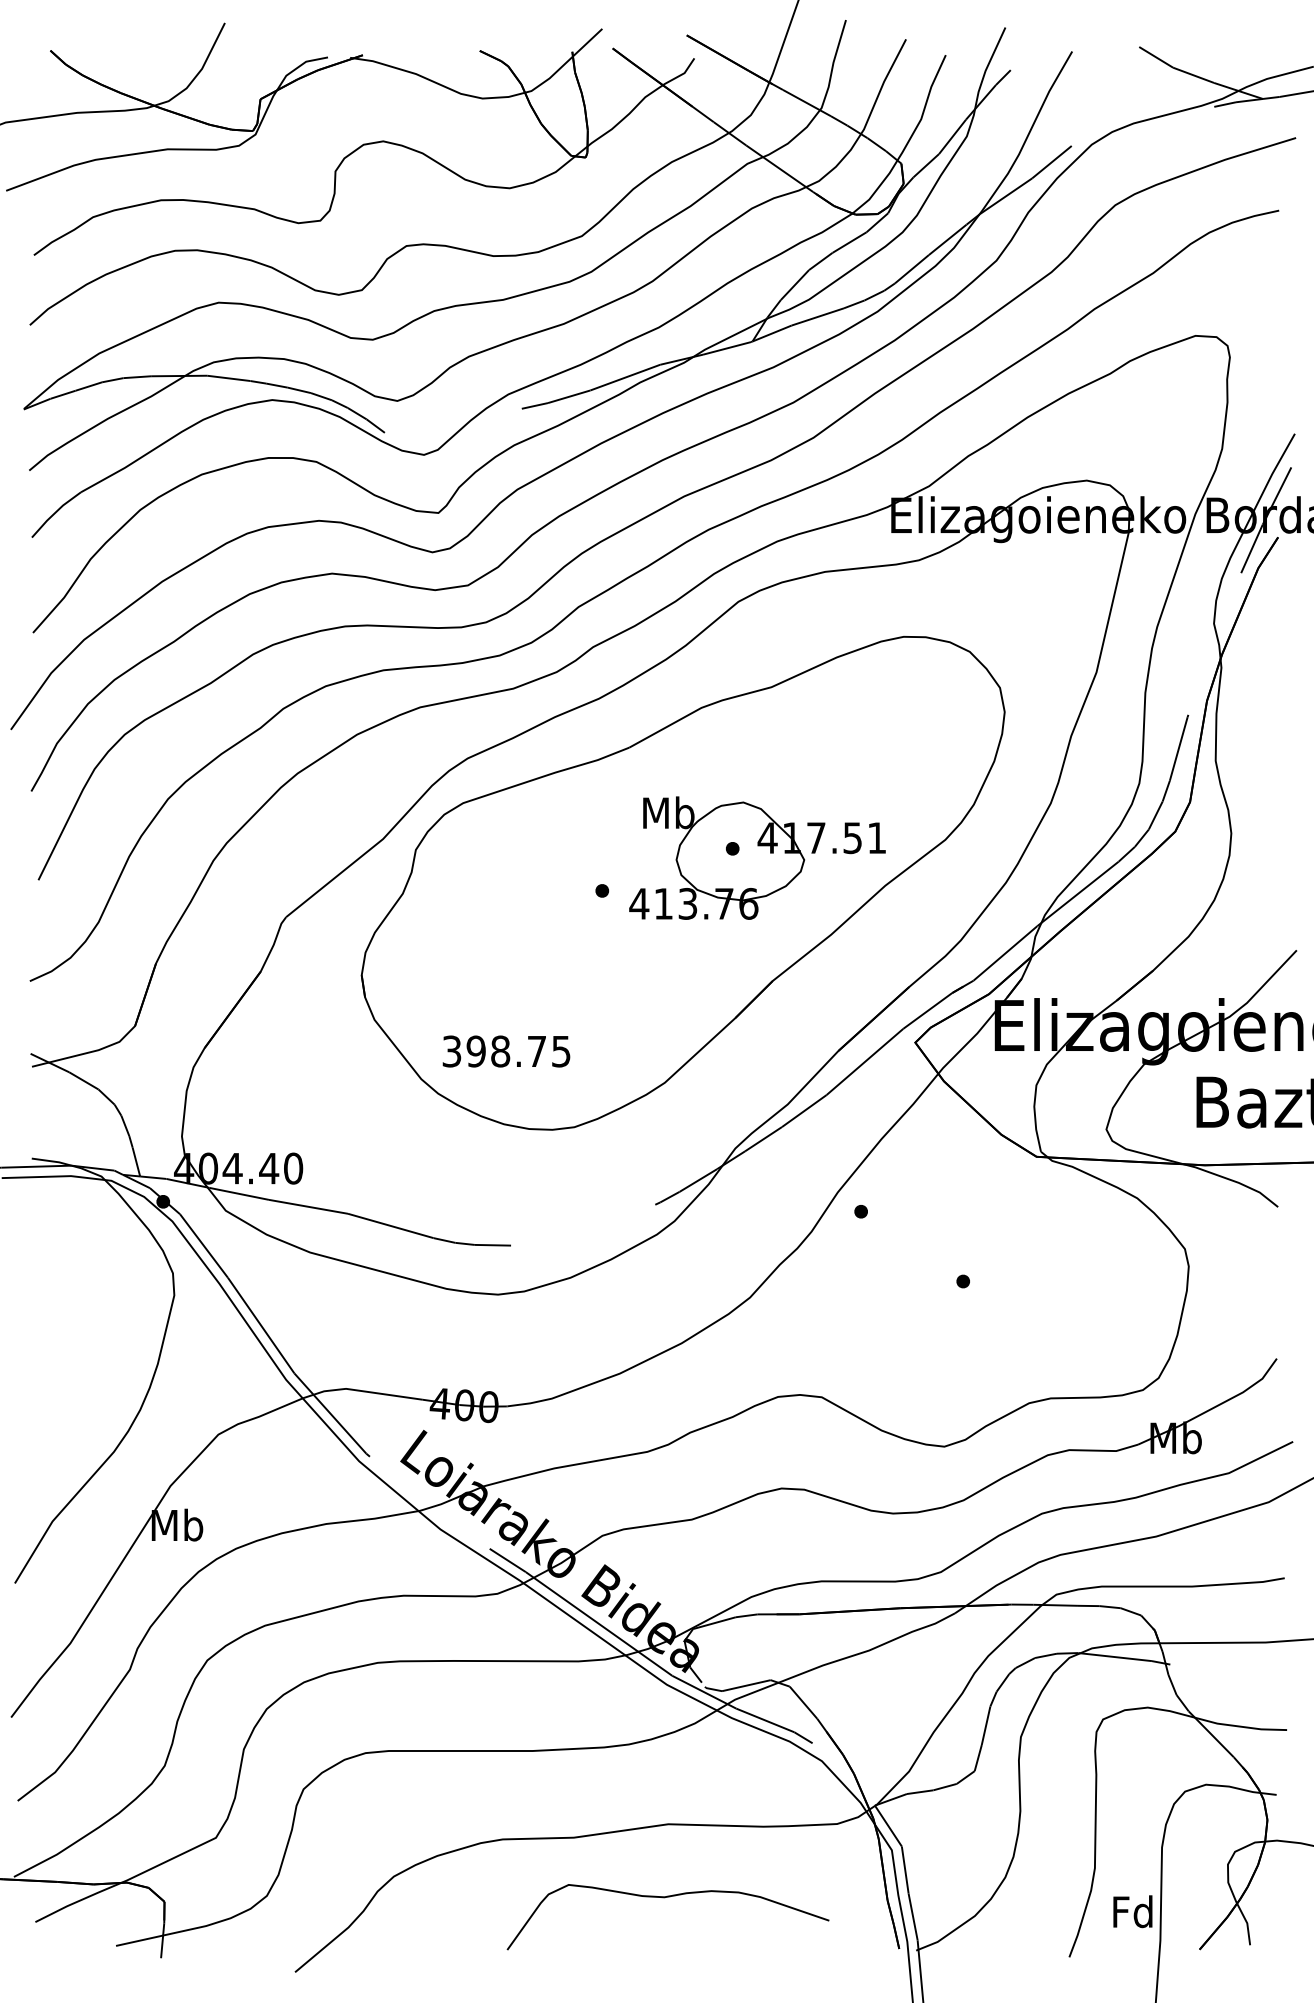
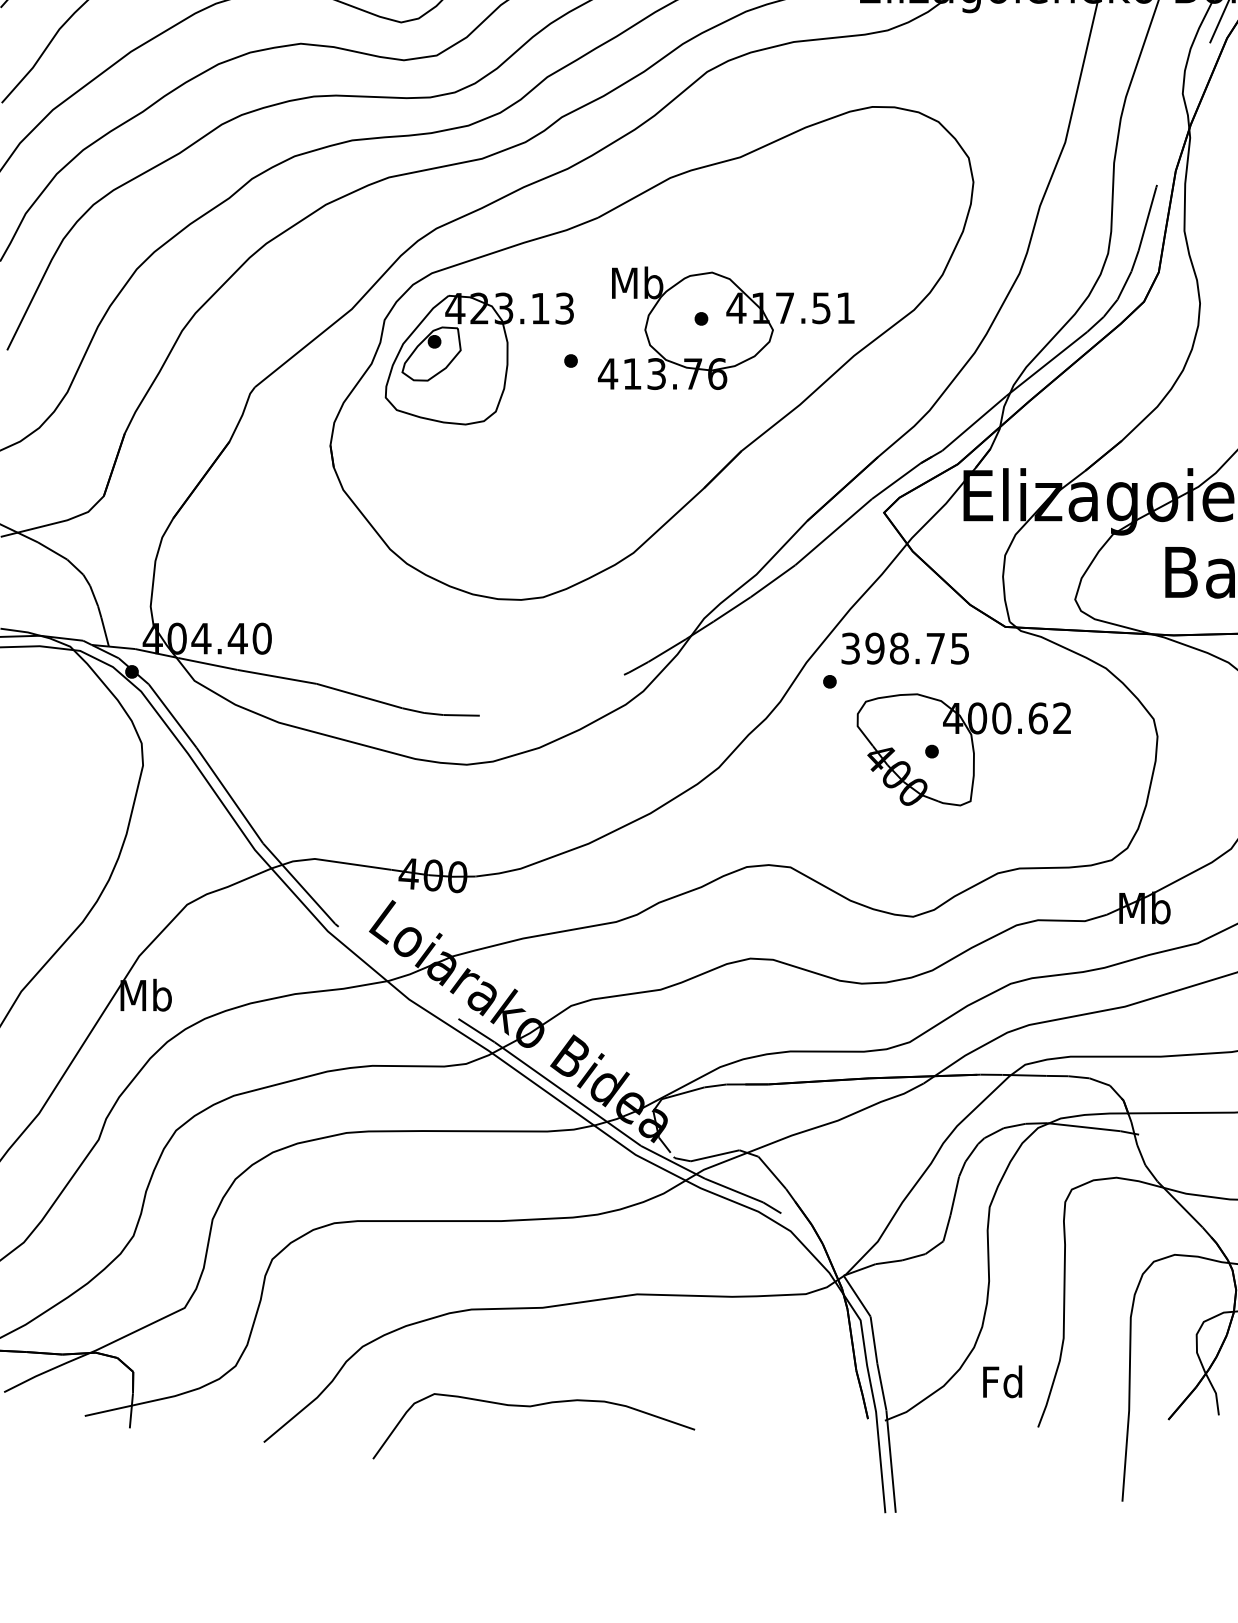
part: (510, 888) -> (479, 358), added
text: (506, 1051) -> (905, 648), moved
part: (995, 1279) -> (964, 749), added
curve: (664, 1898) -> (530, 1407), moved
text: (1132, 1911) -> (1002, 1381), moved

